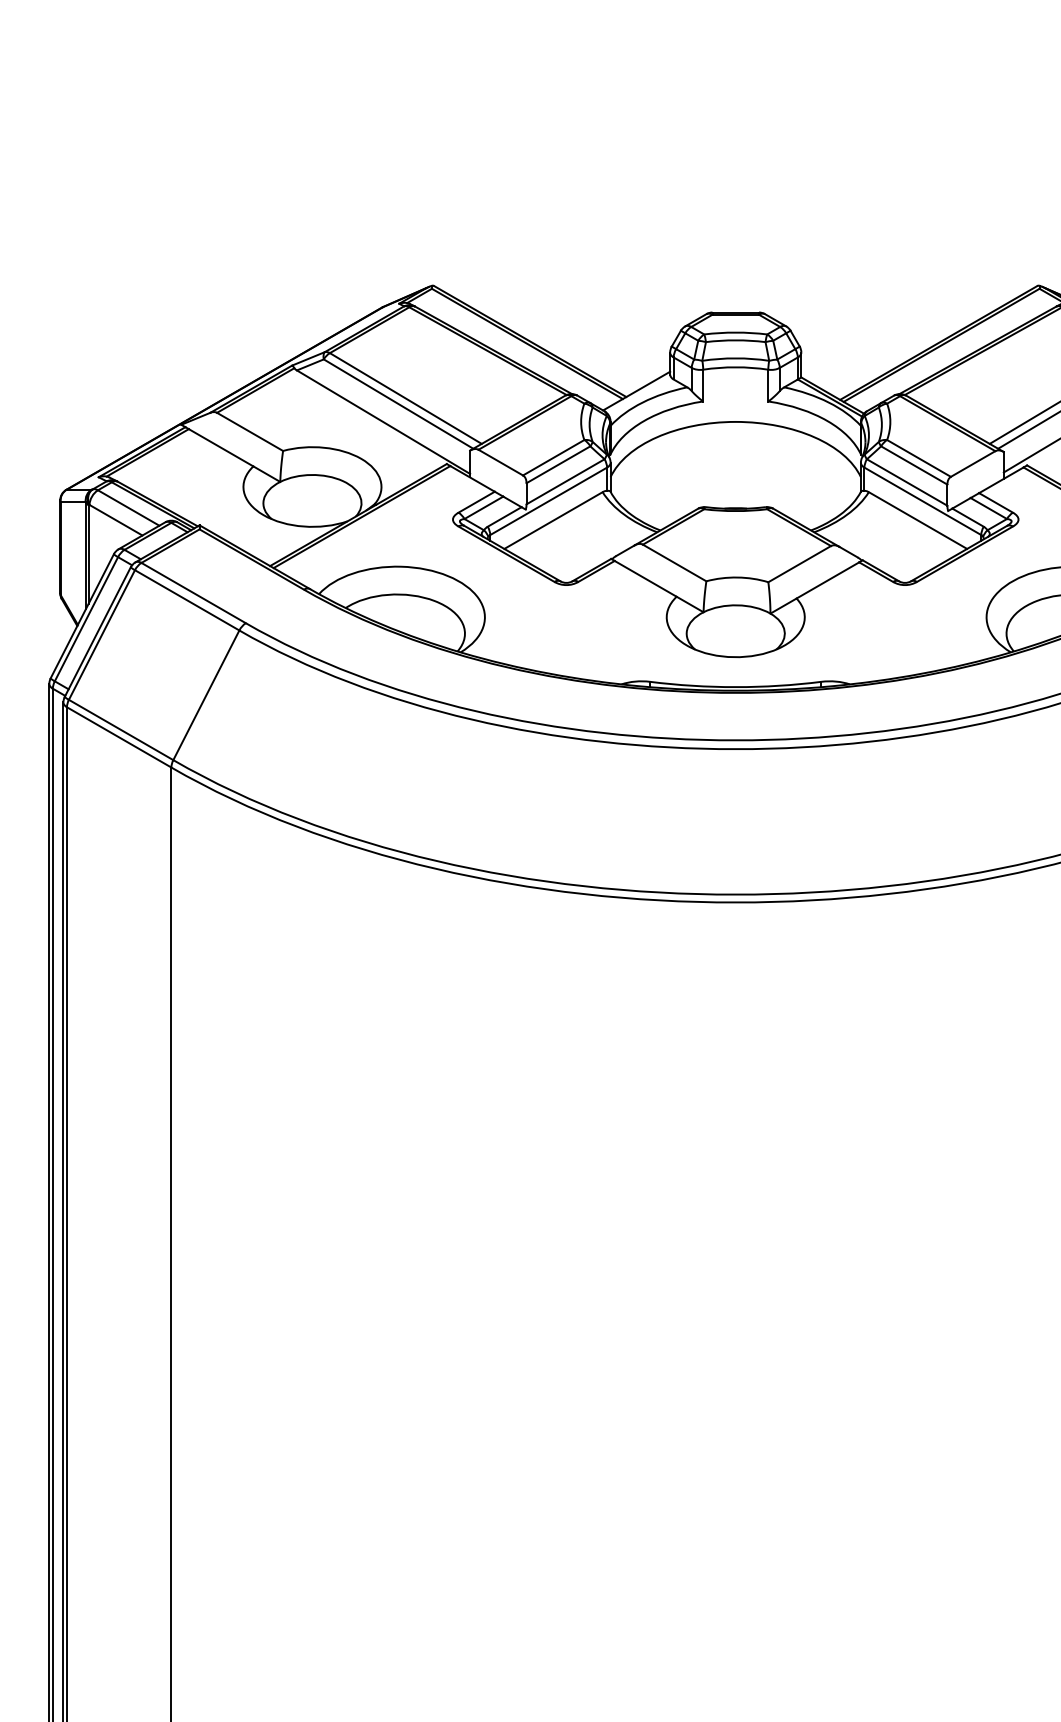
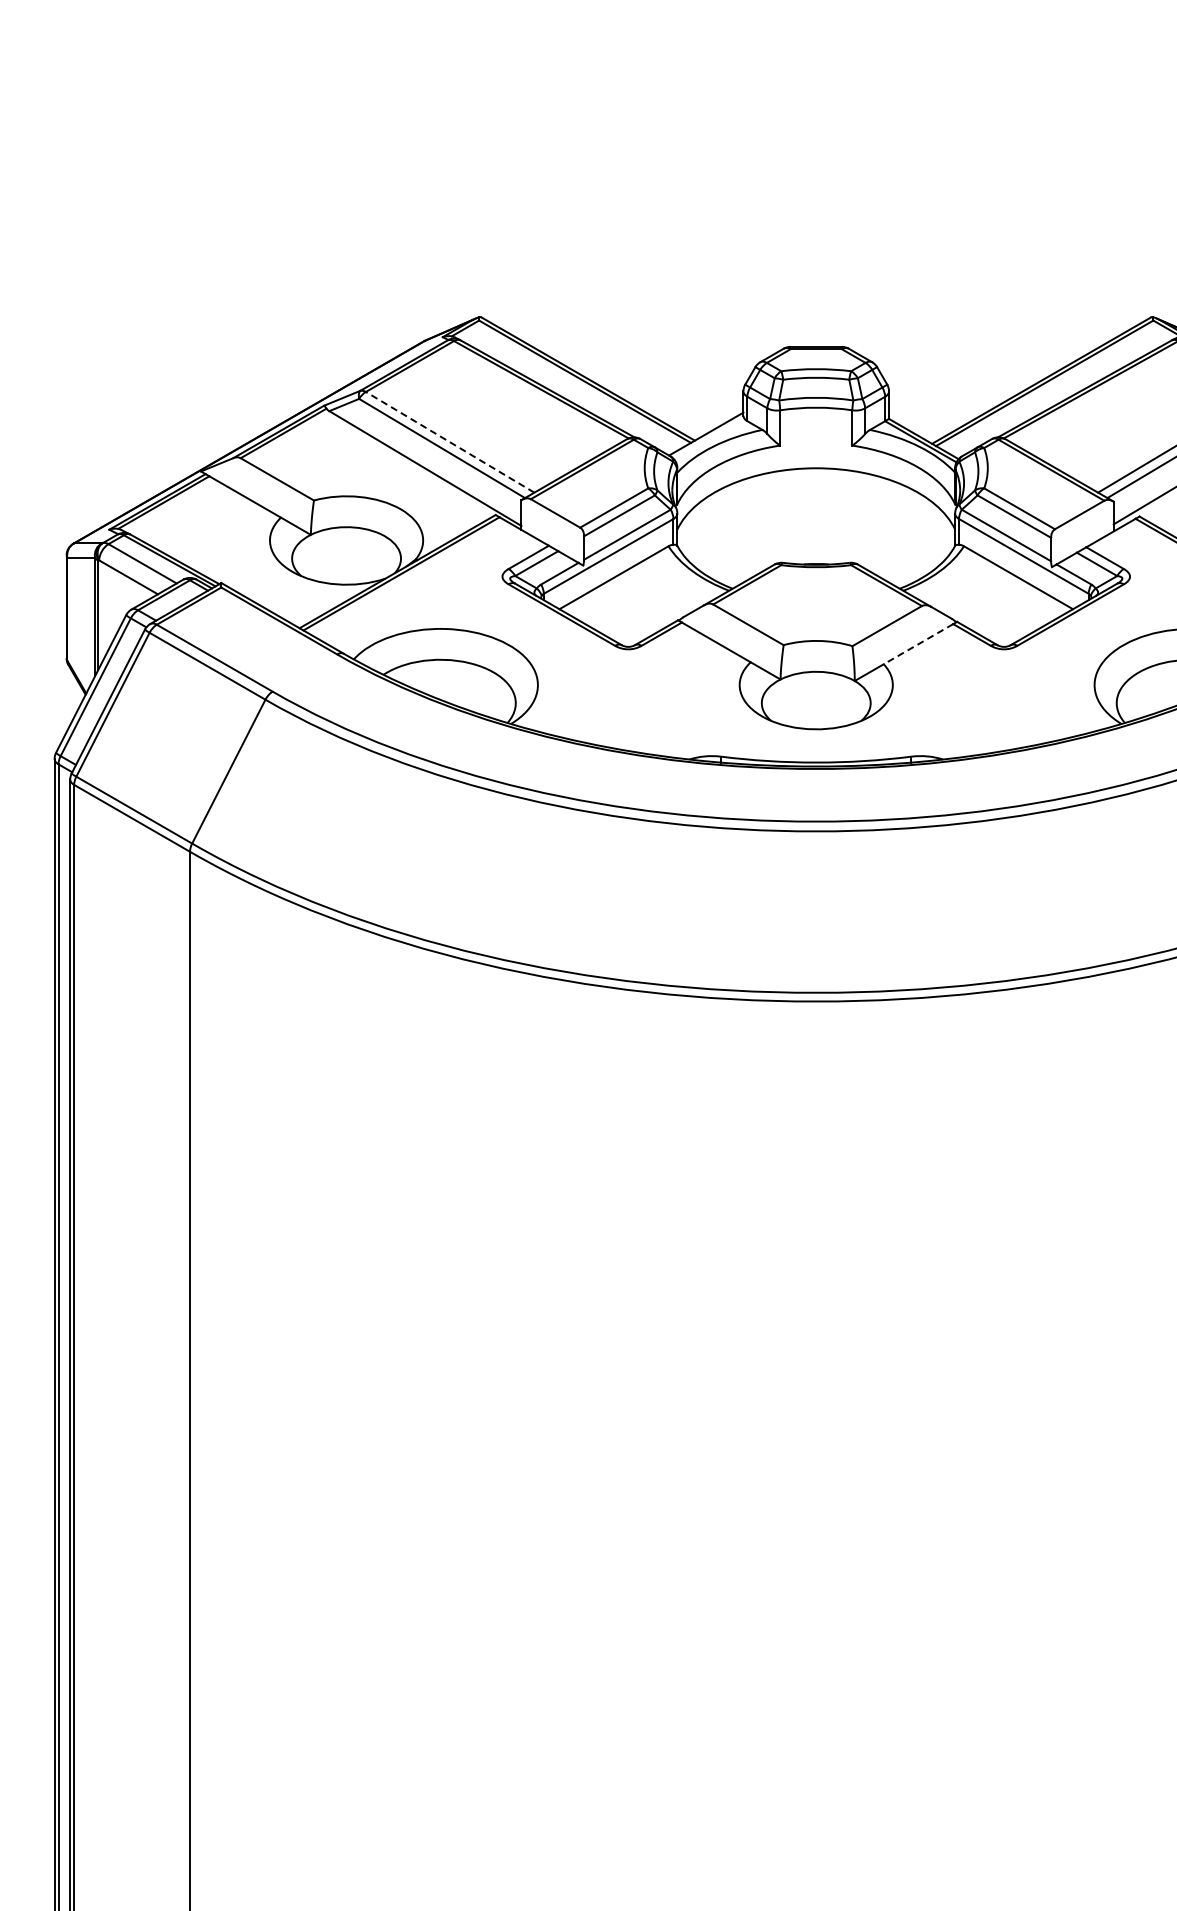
line: (405, 398) -> (449, 442), solid -> dashed
line: (827, 580) -> (918, 644), solid -> dashed

